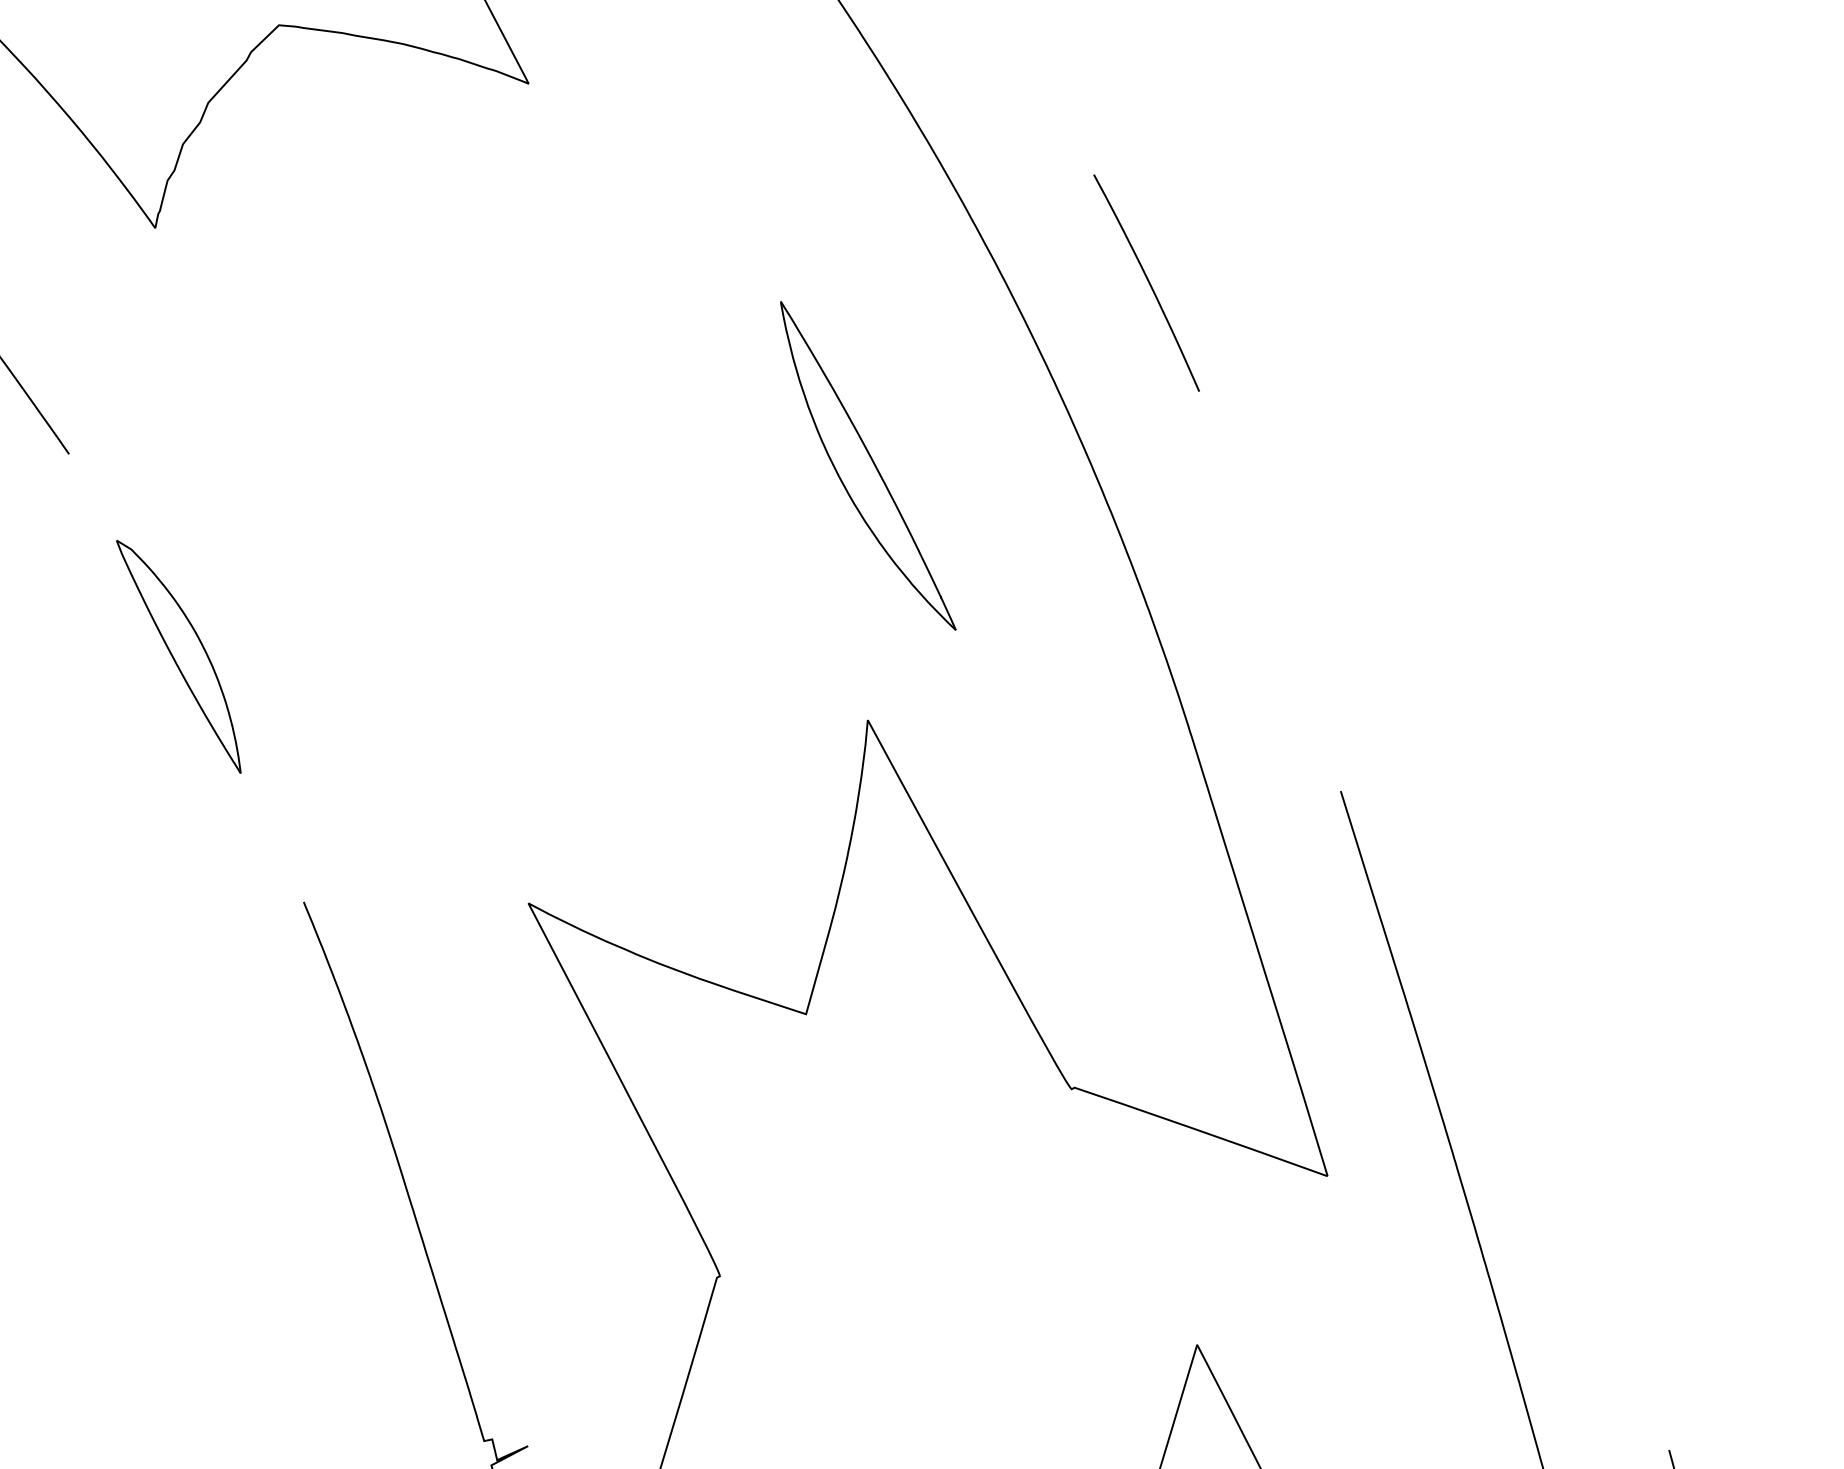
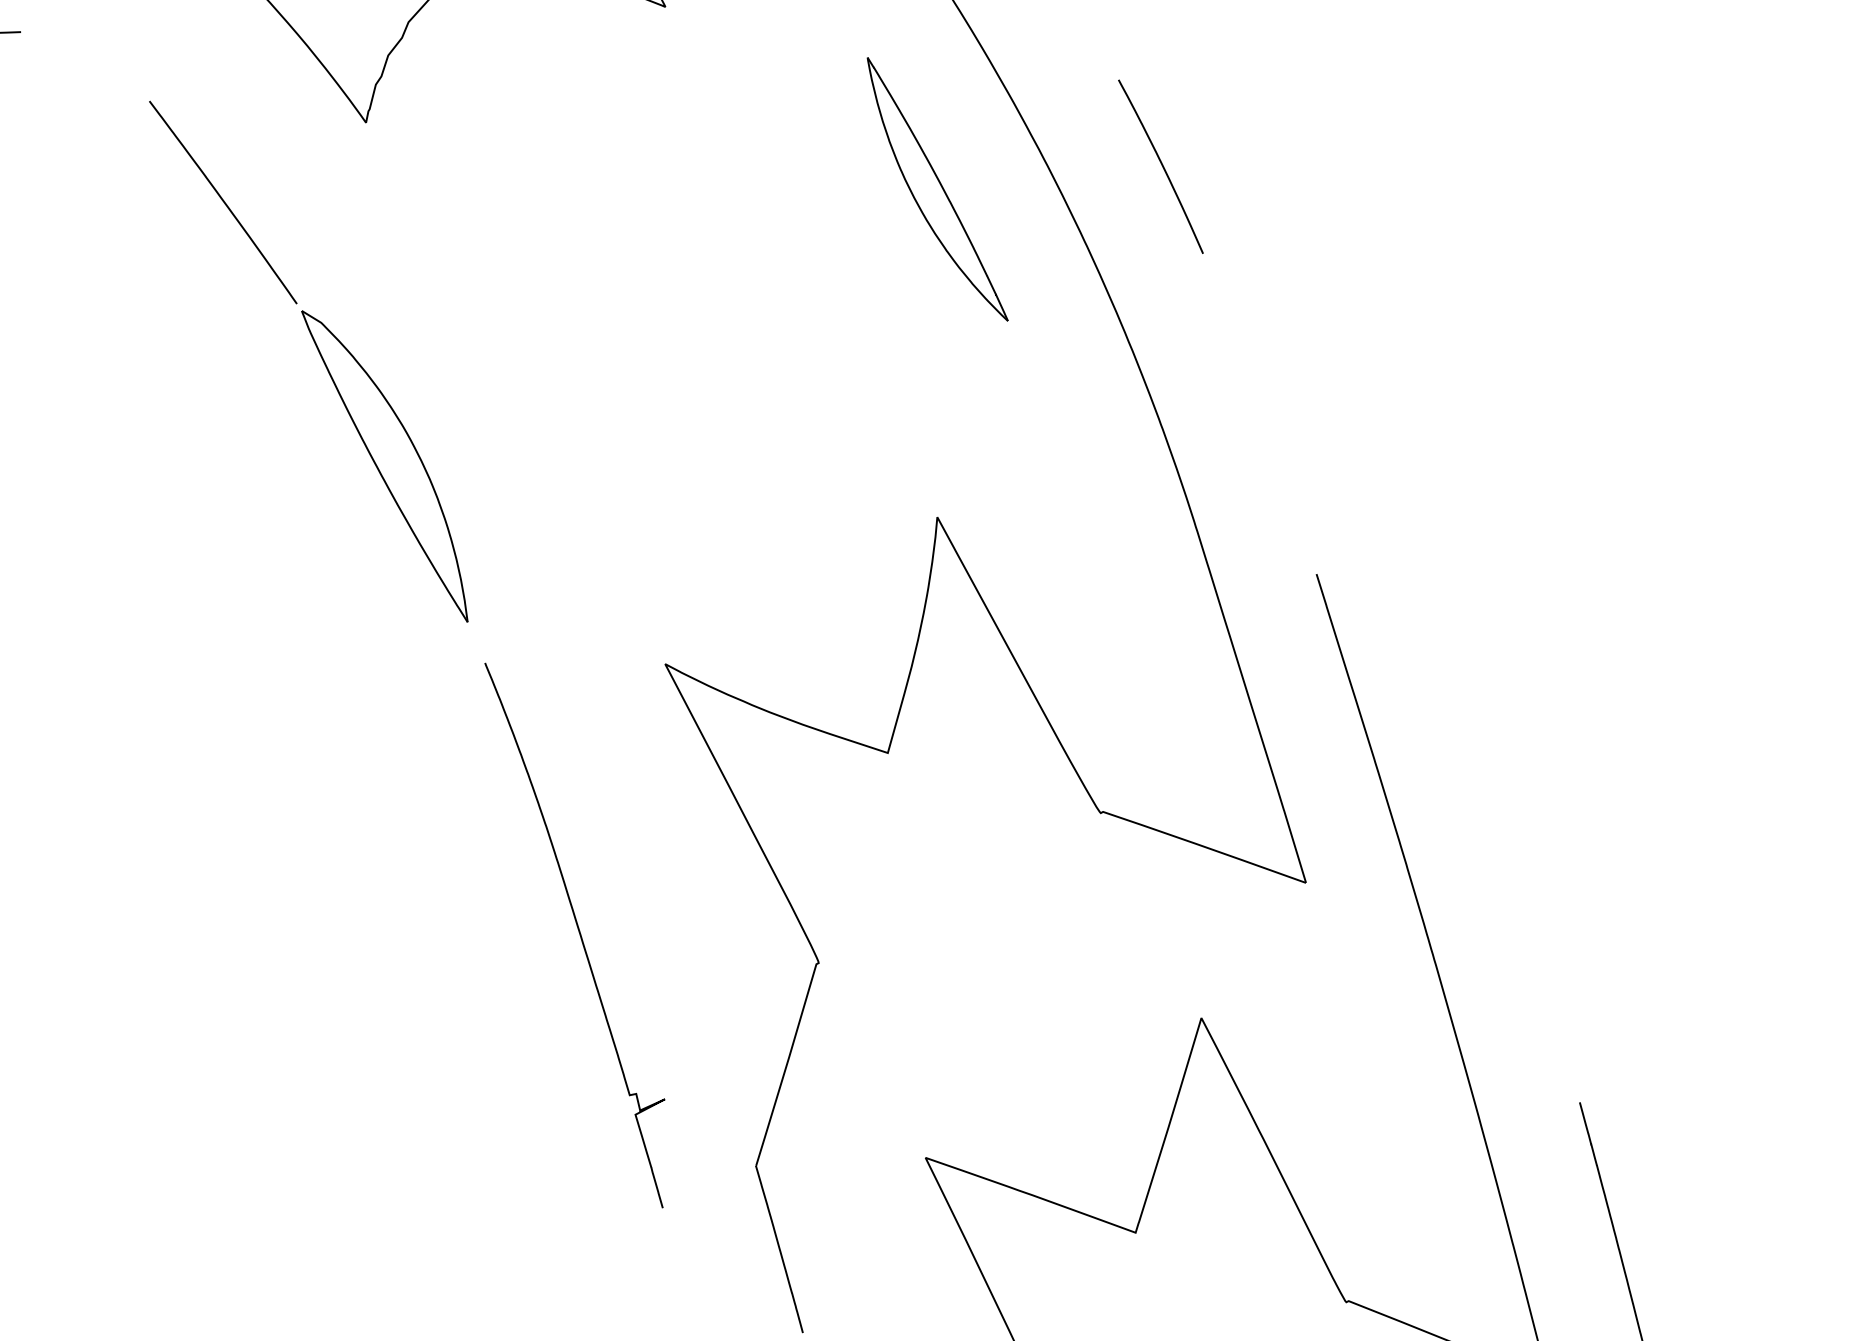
part: (868, 466) -> (937, 189), moved
part: (178, 656) -> (384, 466), size x1.67

